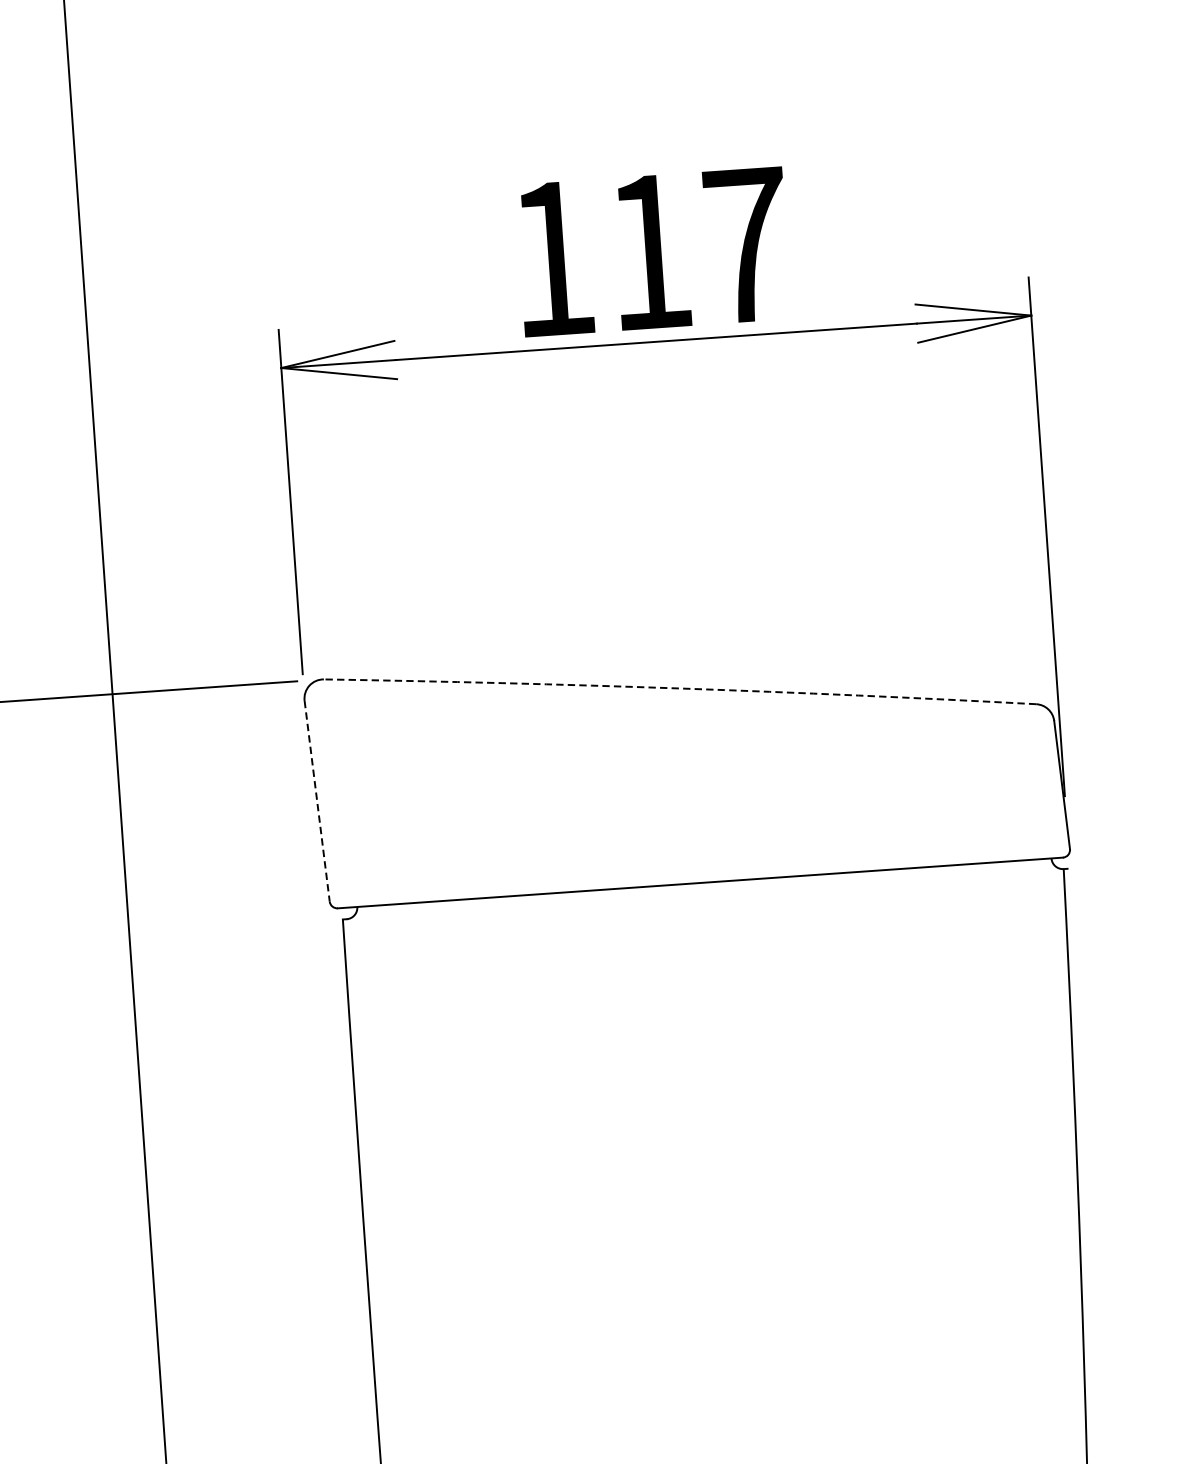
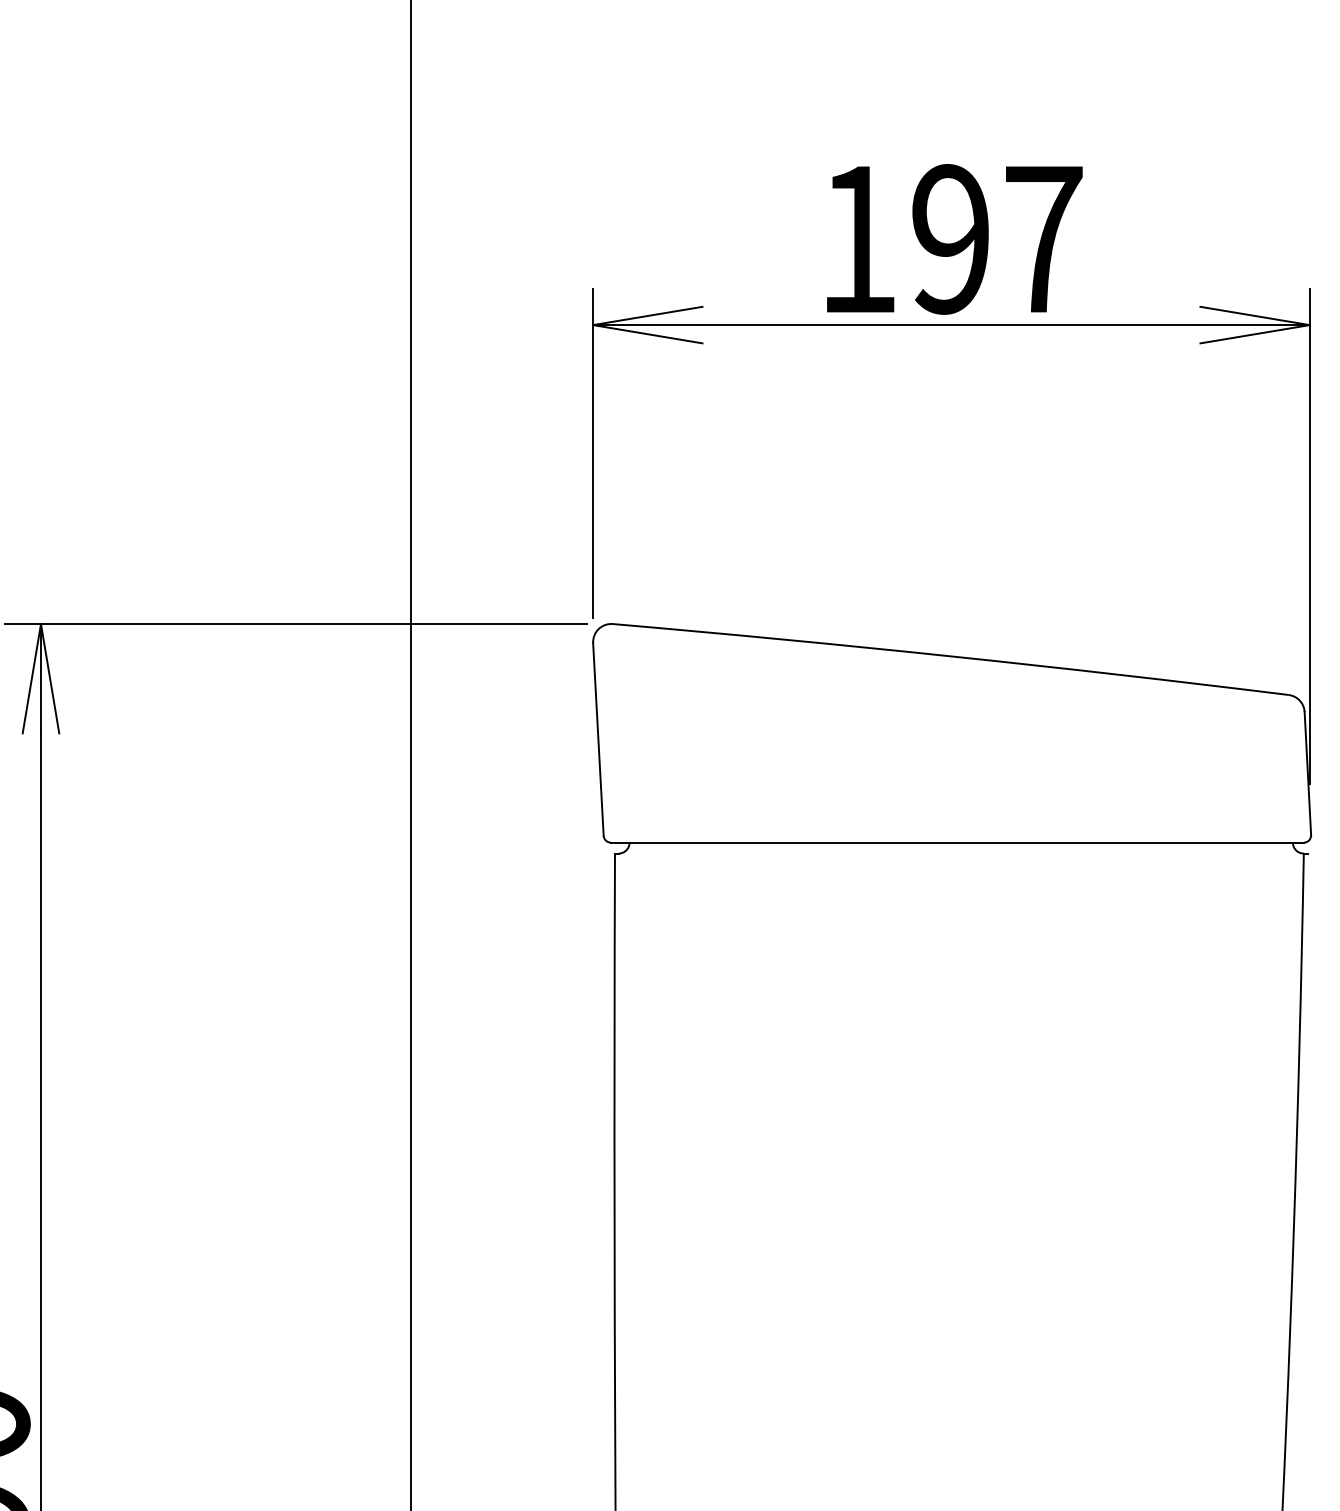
text: (649, 252) -> (950, 239), 117 -> 197
arc: (680, 688) -> (951, 656), dashed -> solid
line: (317, 801) -> (598, 739), dashed -> solid

